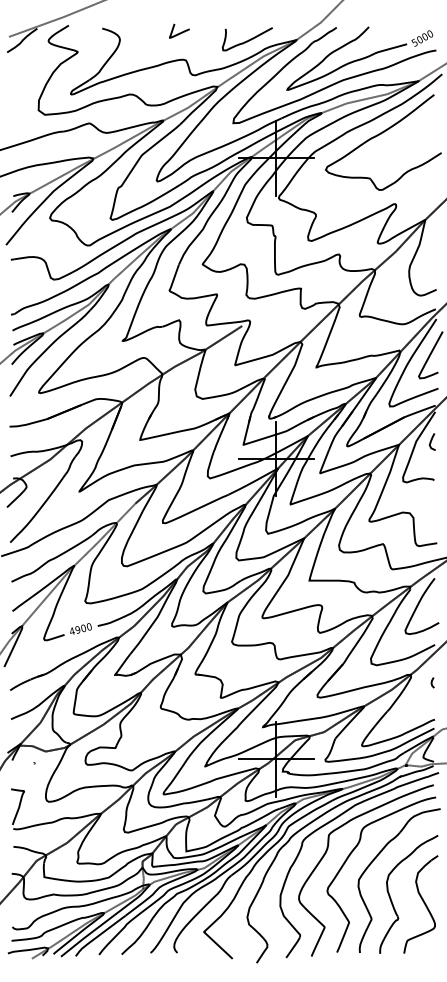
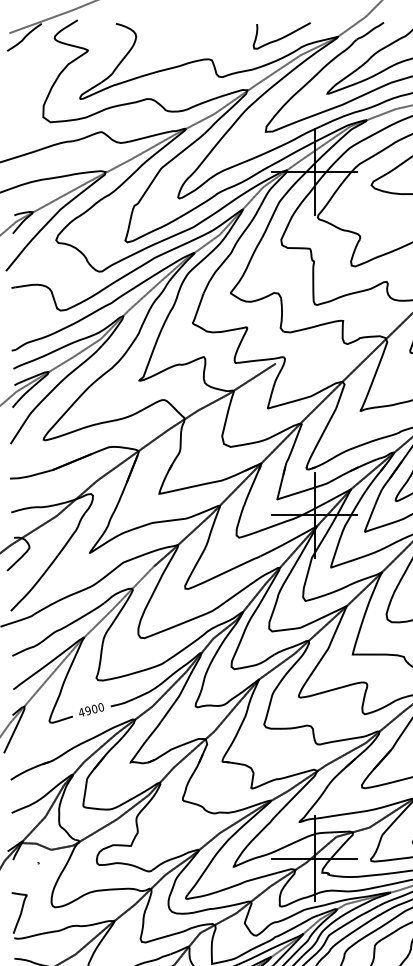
curve: (179, 32) -> (204, 28), removed

